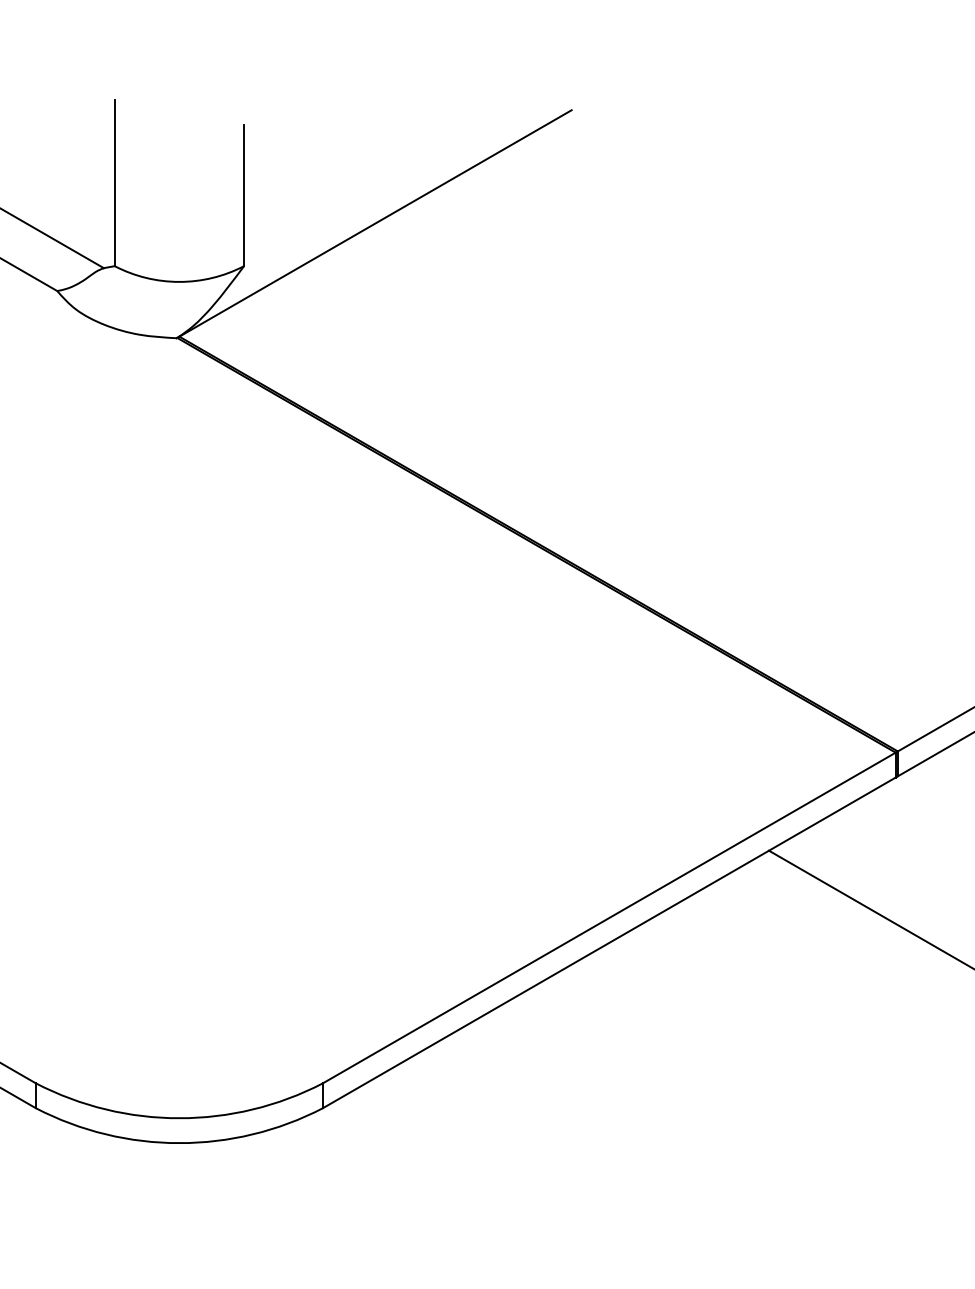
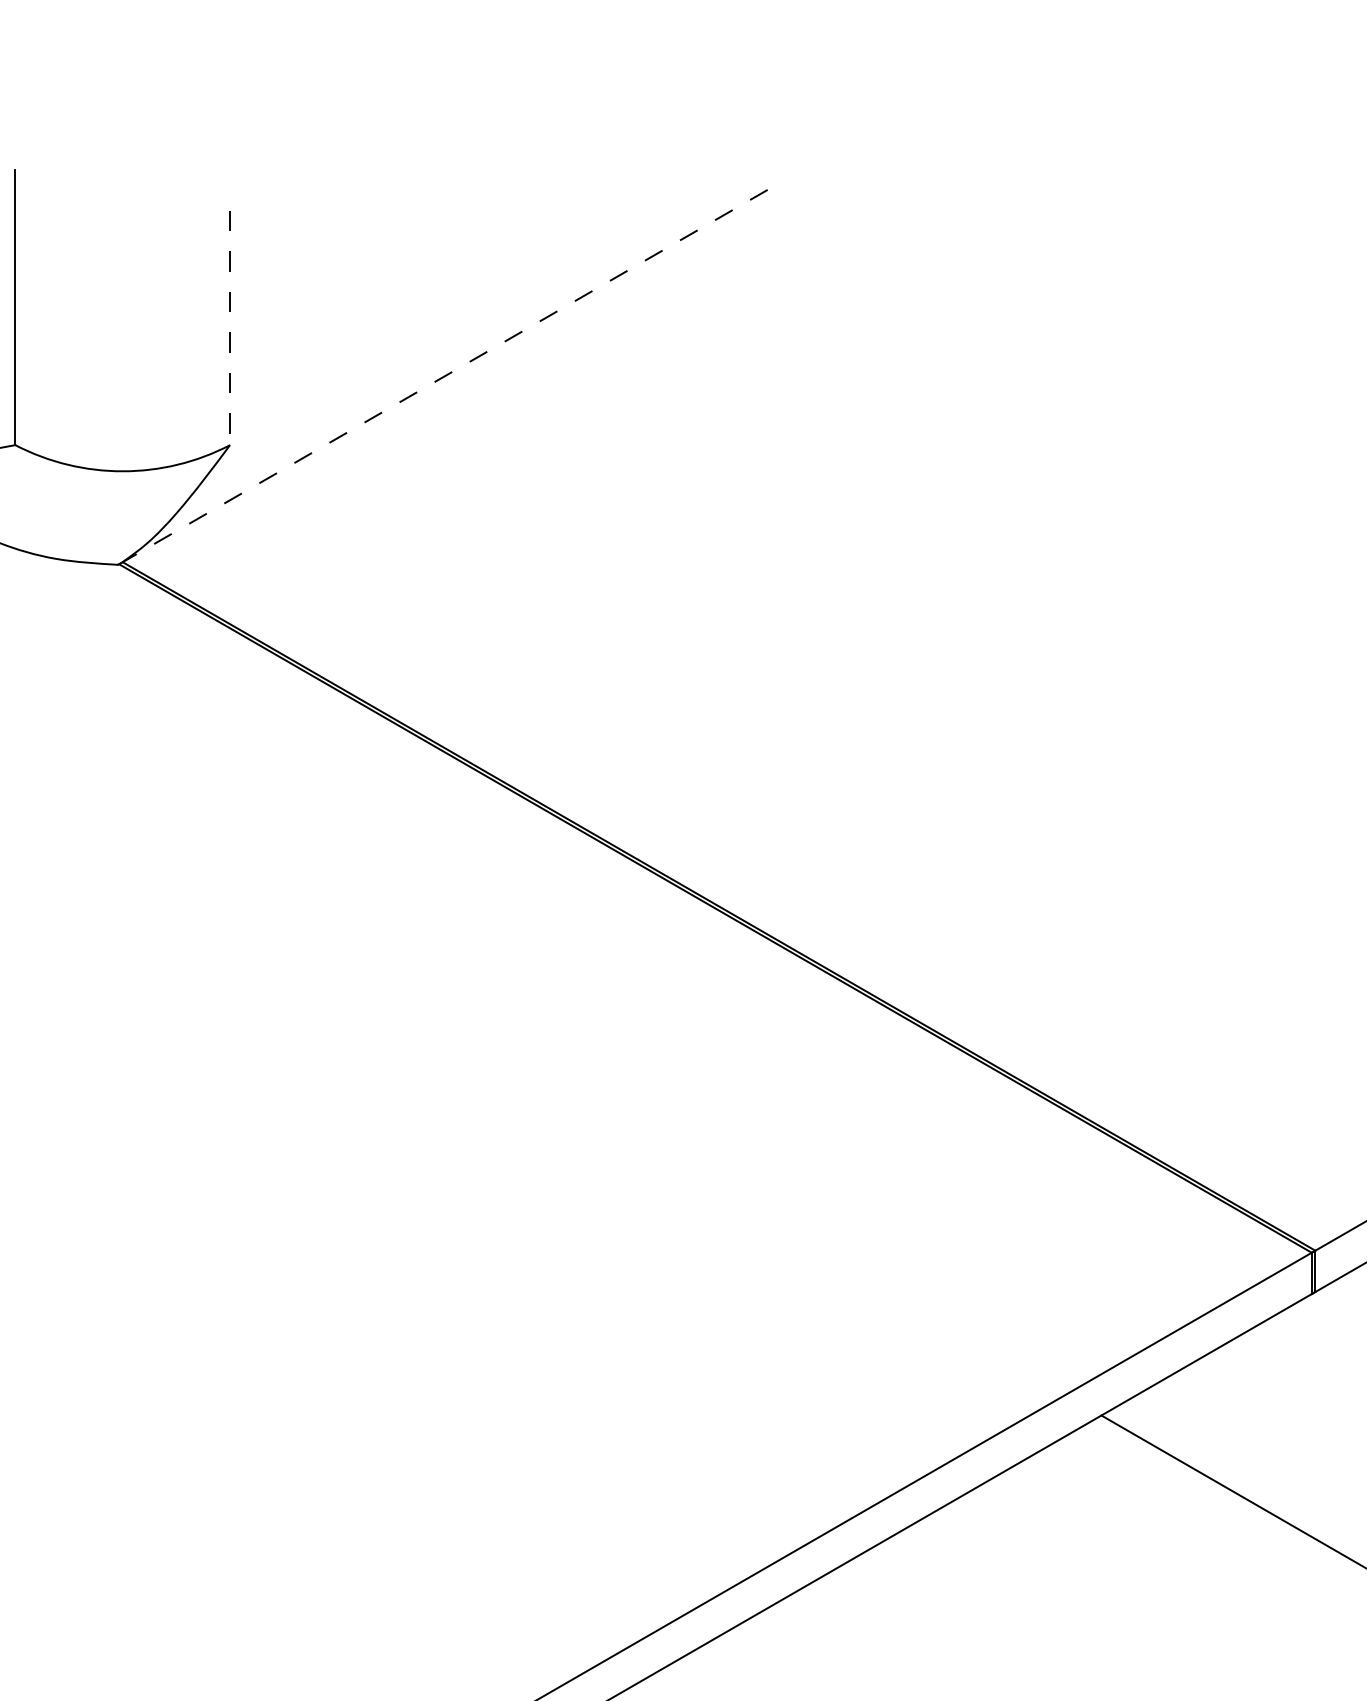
line: (244, 195) -> (230, 327), solid -> dashed
line: (374, 224) -> (446, 375), solid -> dashed

